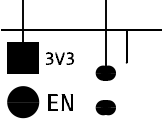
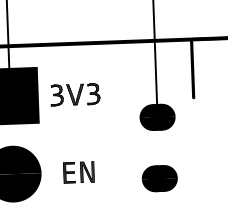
part: (59, 102) -> (77, 172), size x0.71

